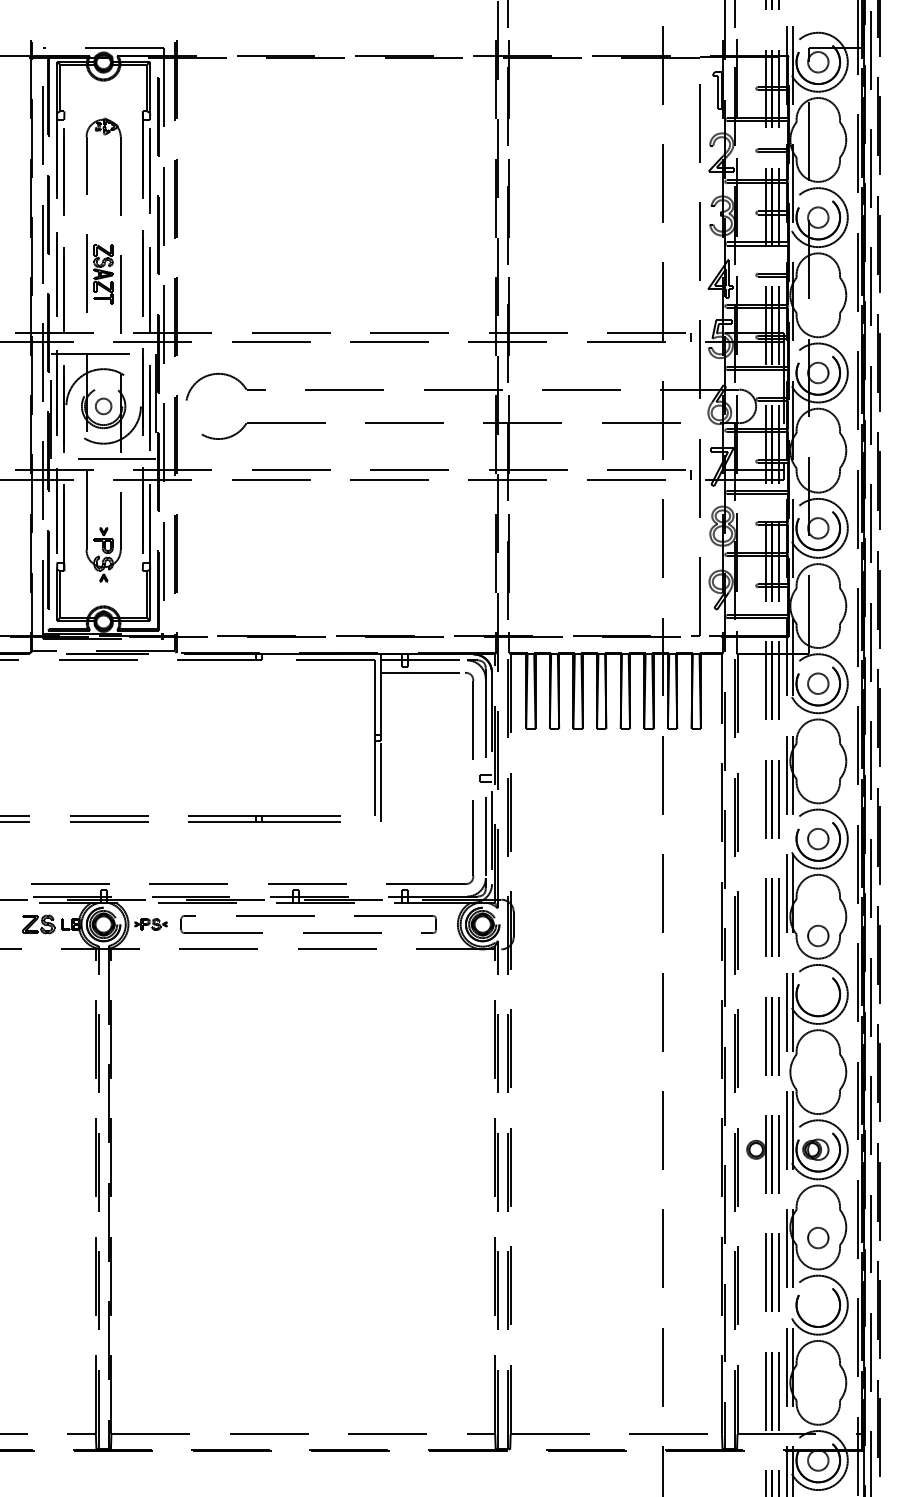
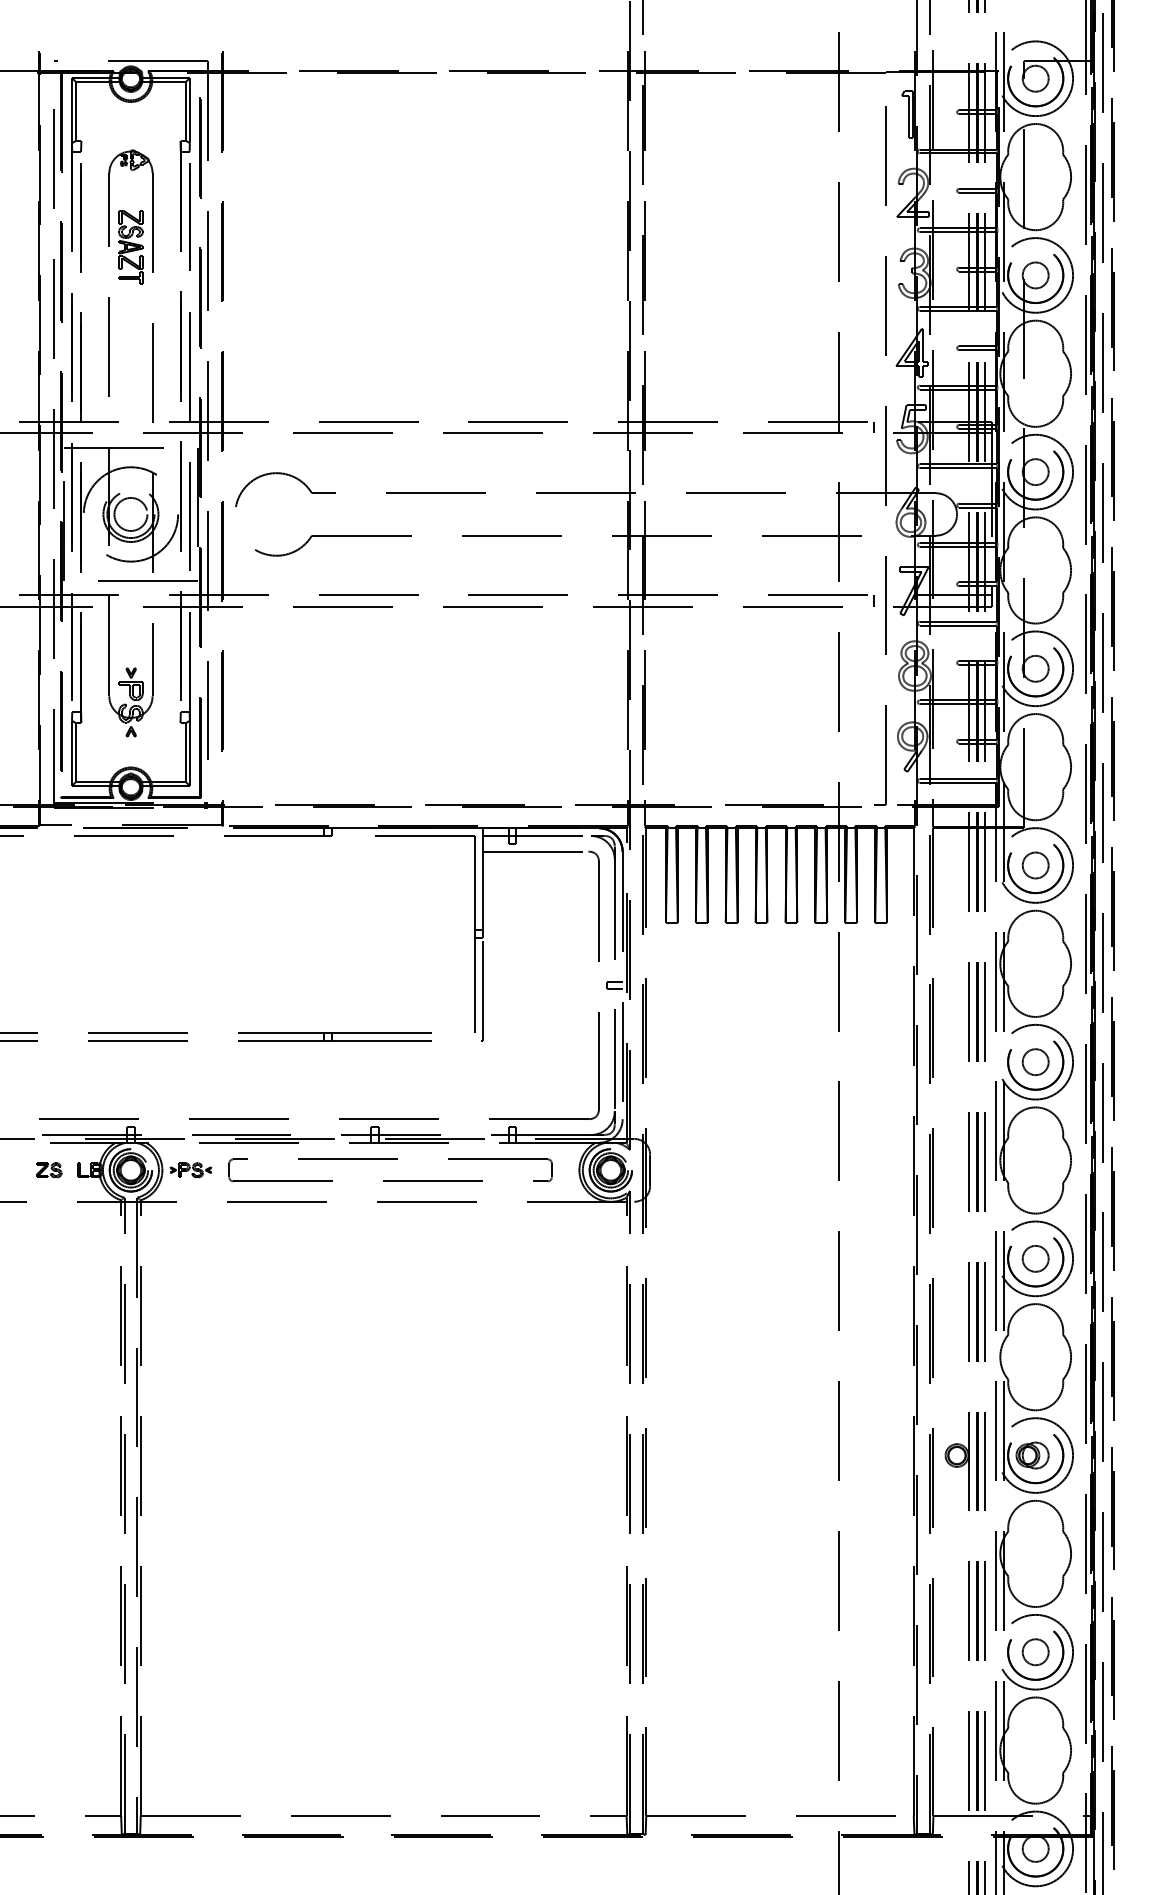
part: (103, 274) -> (130, 247), moved
circle: (103, 405) -> (130, 513), size x1.67
part: (39, 924) -> (49, 1170), size x0.62
circle: (818, 935) -> (1035, 1258), moved
circle: (818, 1238) -> (1035, 1652), moved

